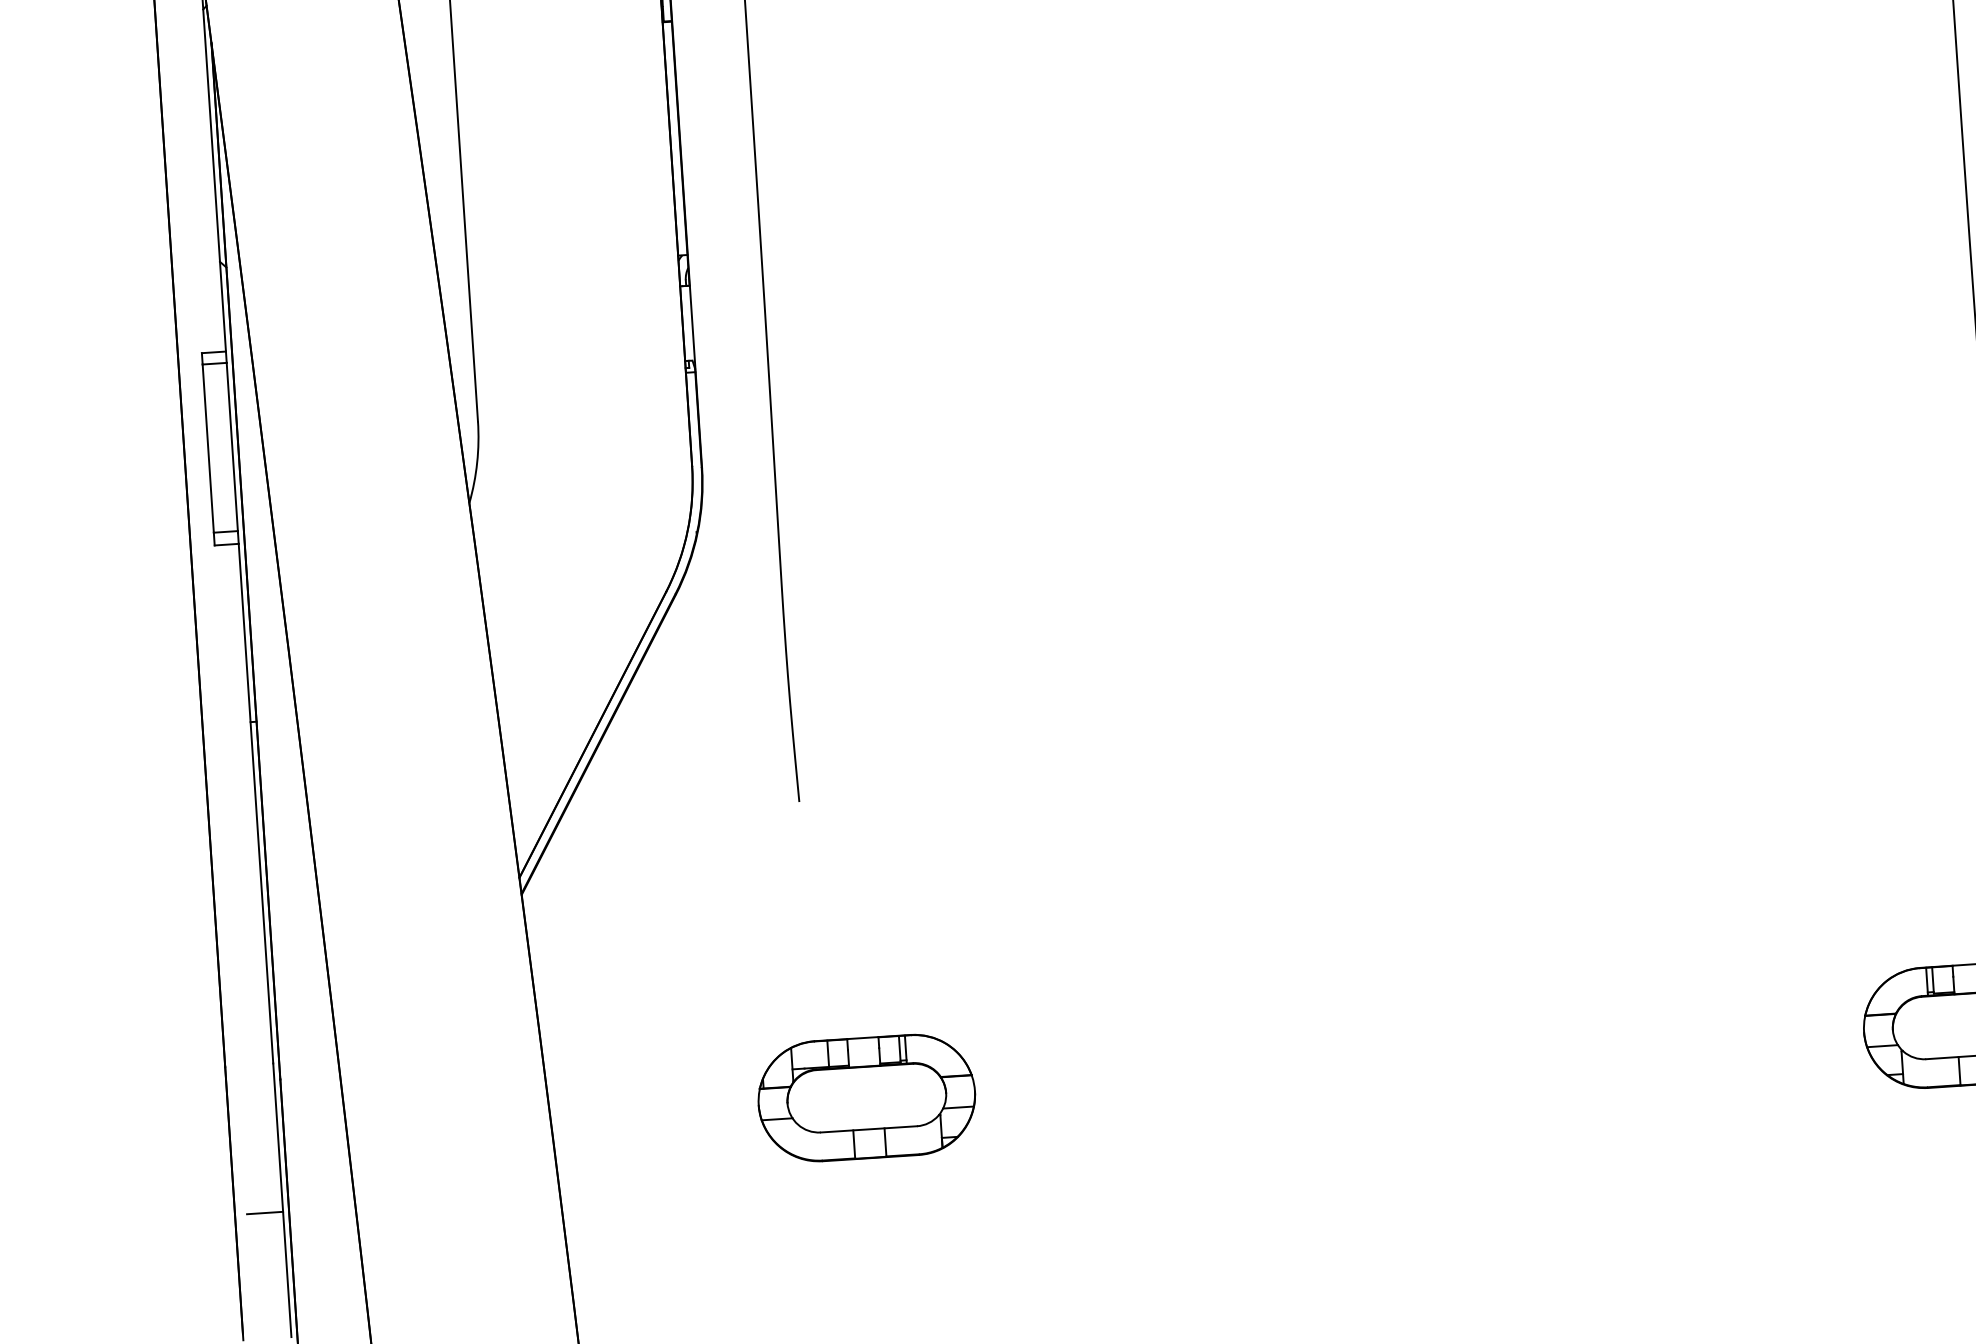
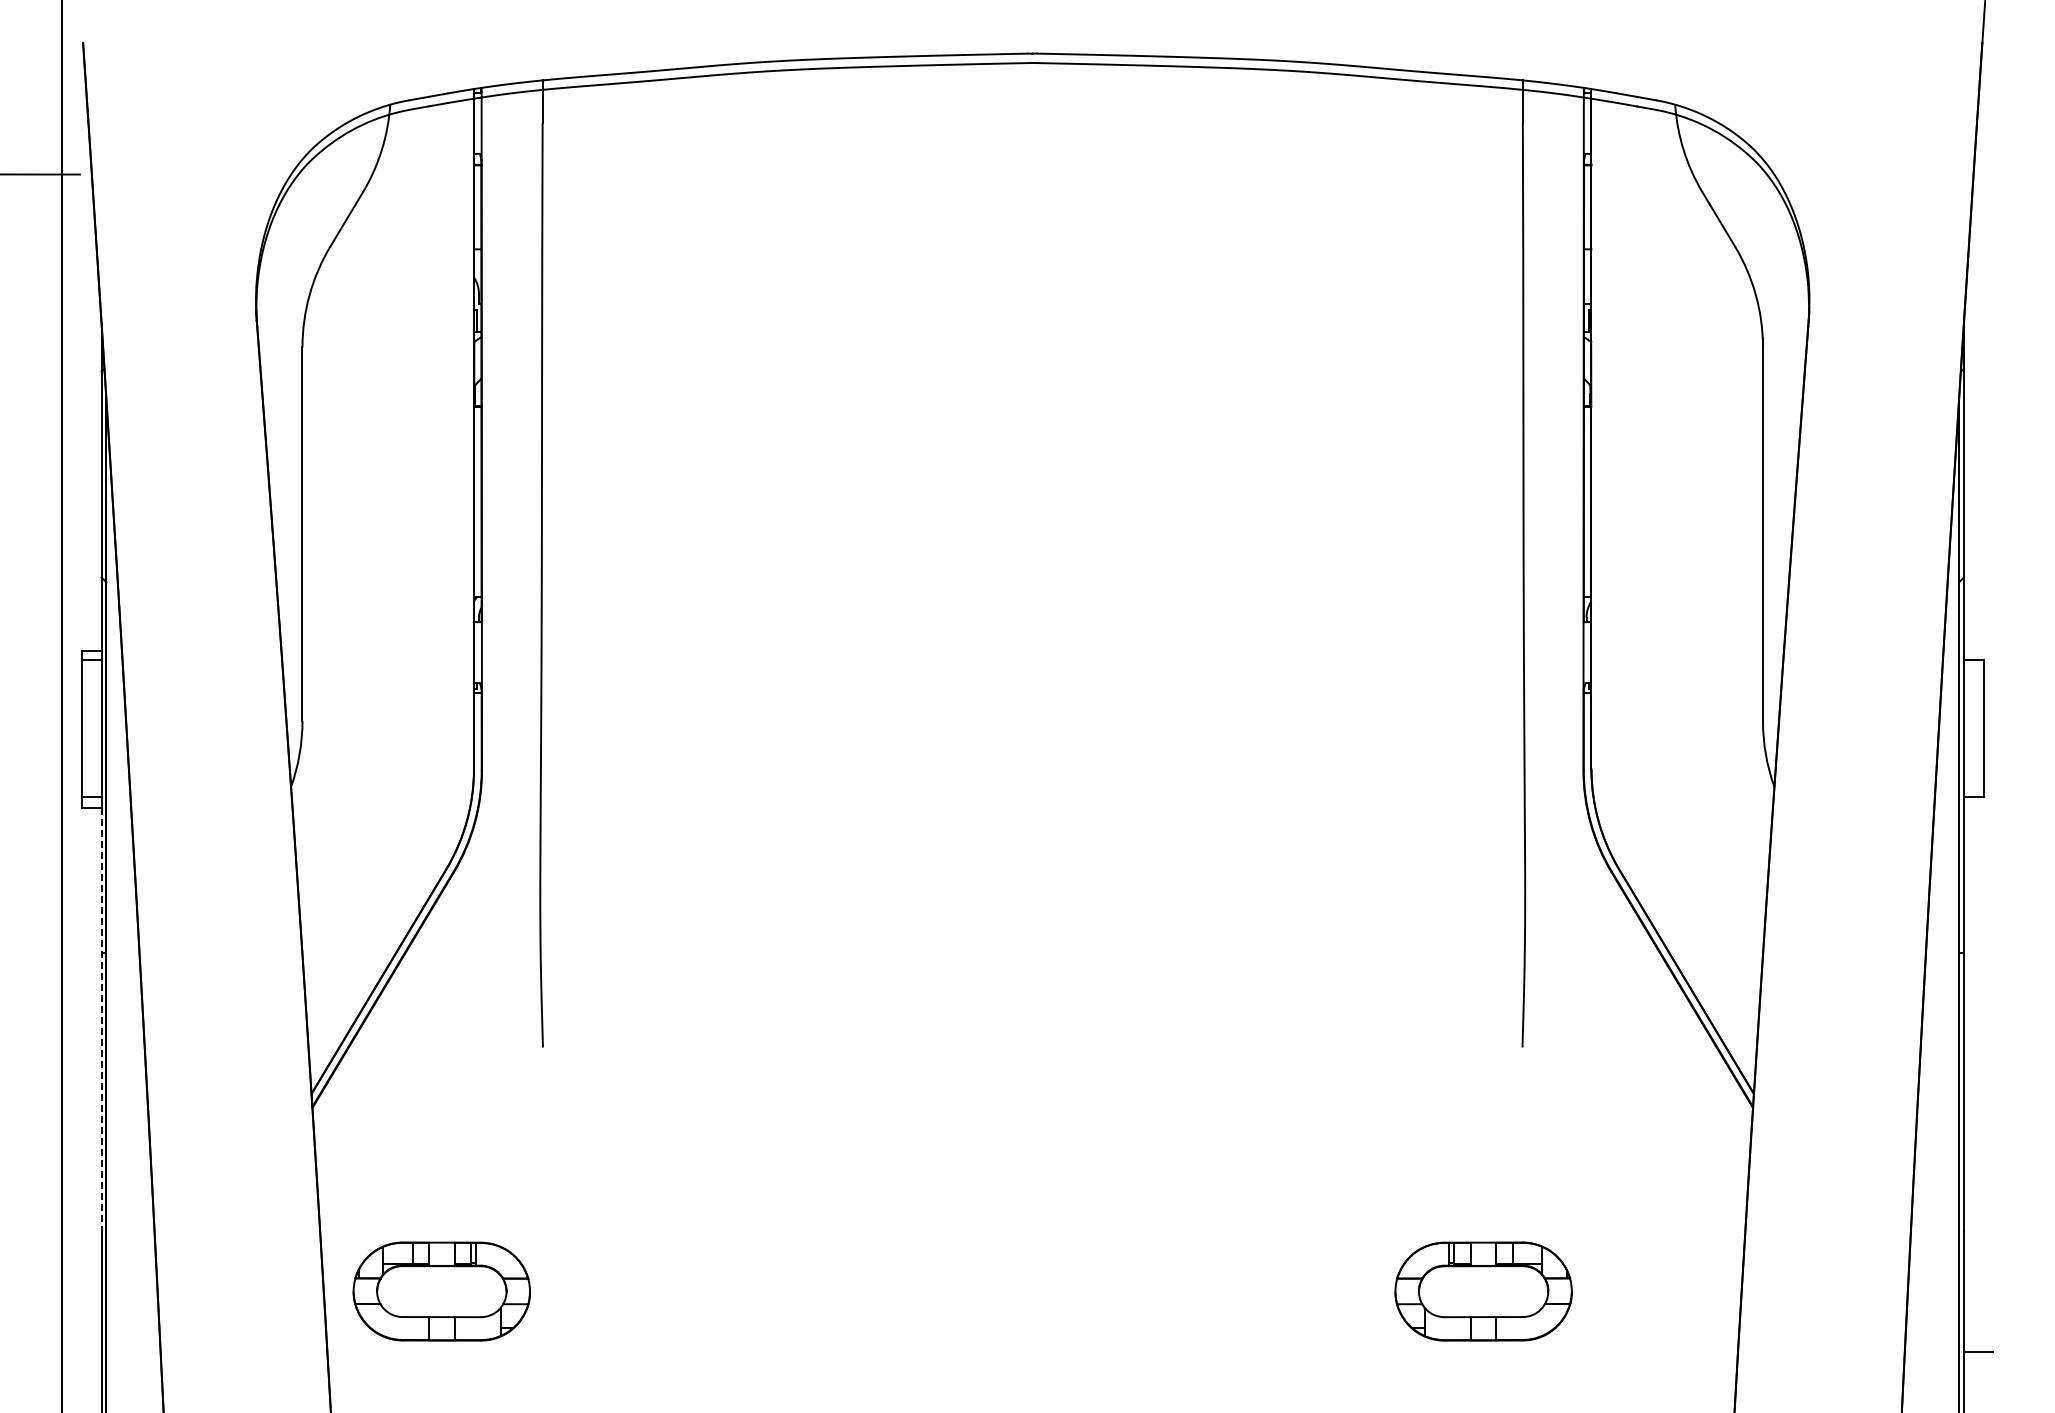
line: (255, 803) -> (101, 1019), solid -> dashed
part: (866, 1097) -> (441, 1291), moved
line: (264, 1213) -> (86, 1352), removed

